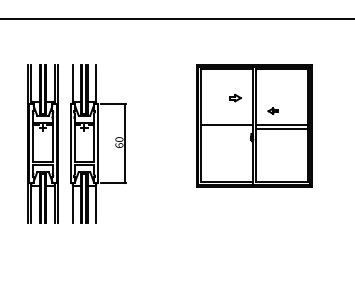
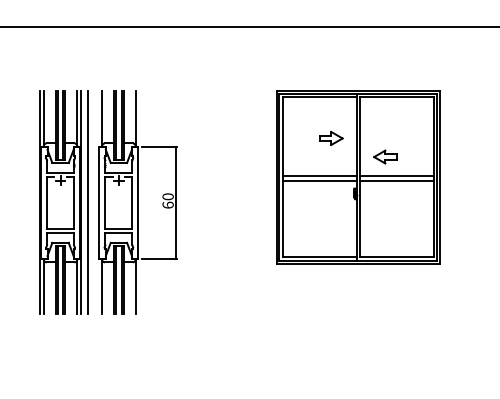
part: (235, 97) -> (331, 137), size x1.43
part: (272, 110) -> (383, 155), size x1.67
line: (226, 128) -> (319, 181), added
line: (62, 143) -> (87, 202), added

